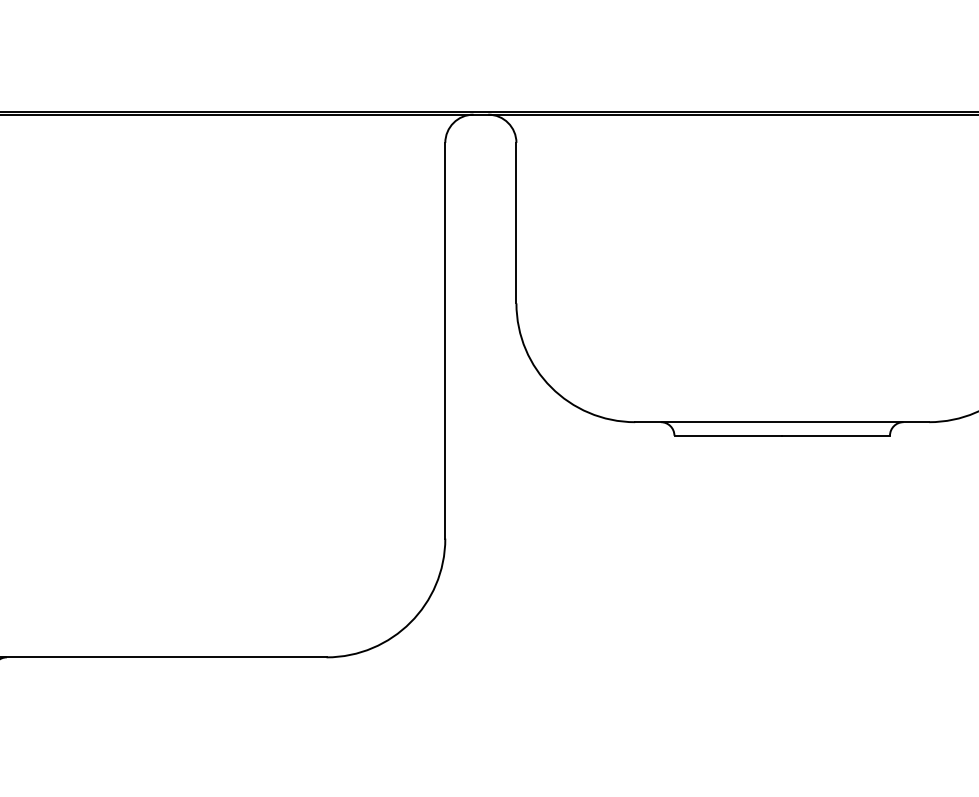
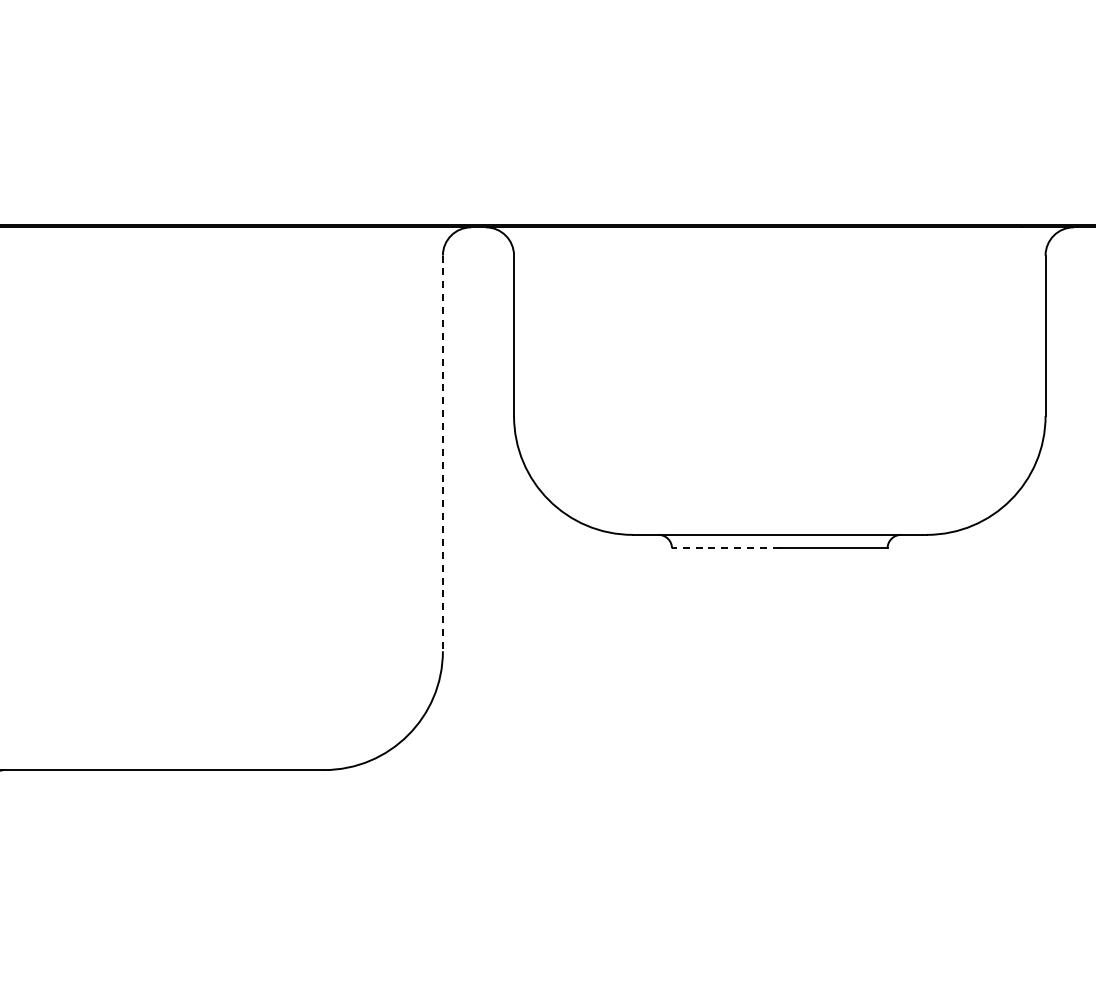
line: (444, 340) -> (442, 453), solid -> dashed
line: (727, 435) -> (725, 548), solid -> dashed

